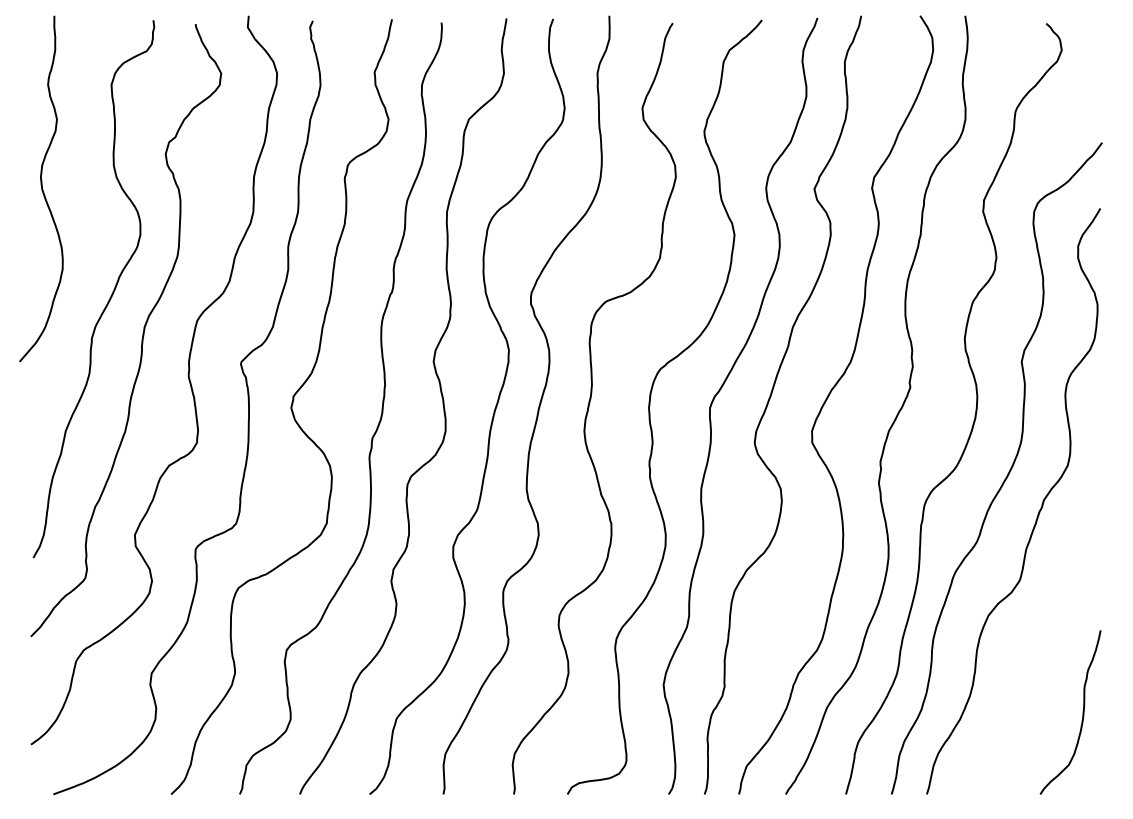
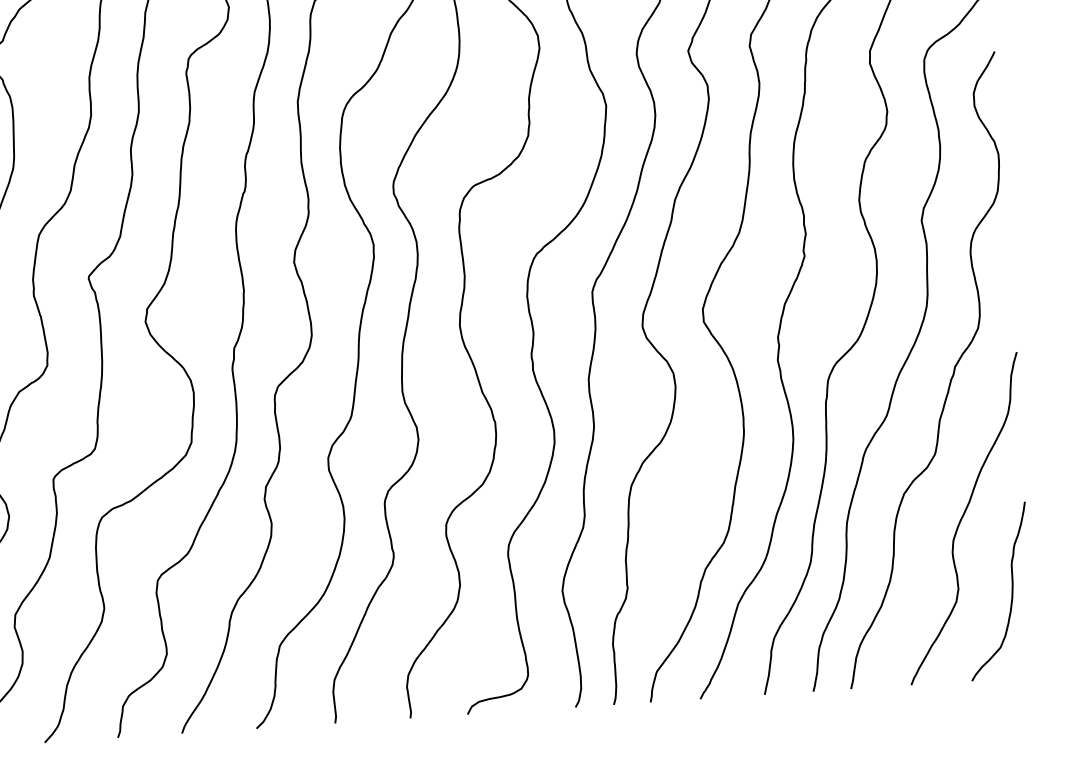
curve: (1042, 641) -> (963, 517), added

